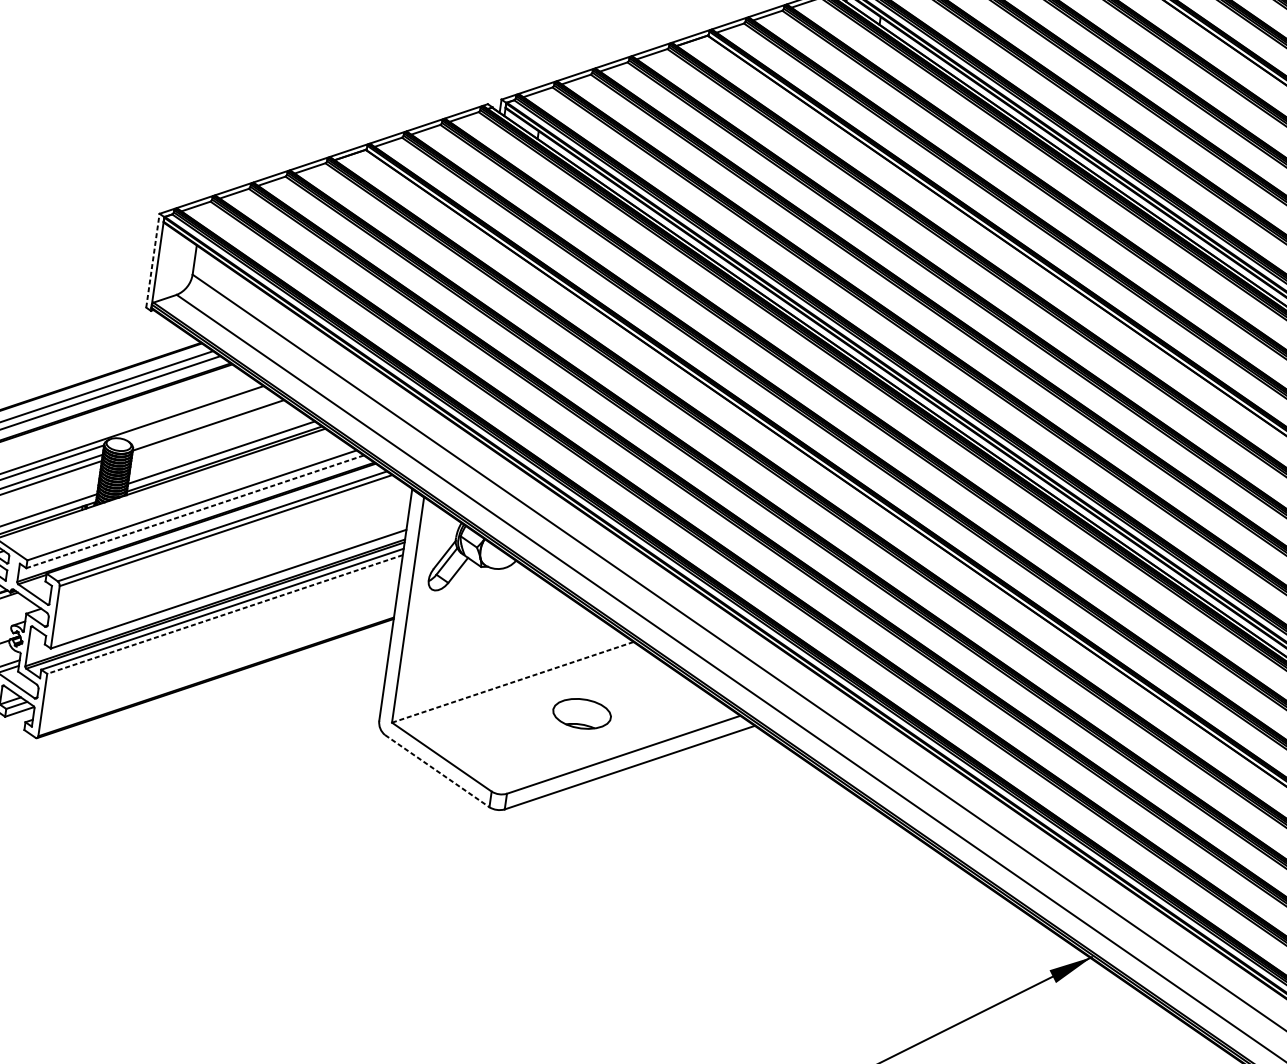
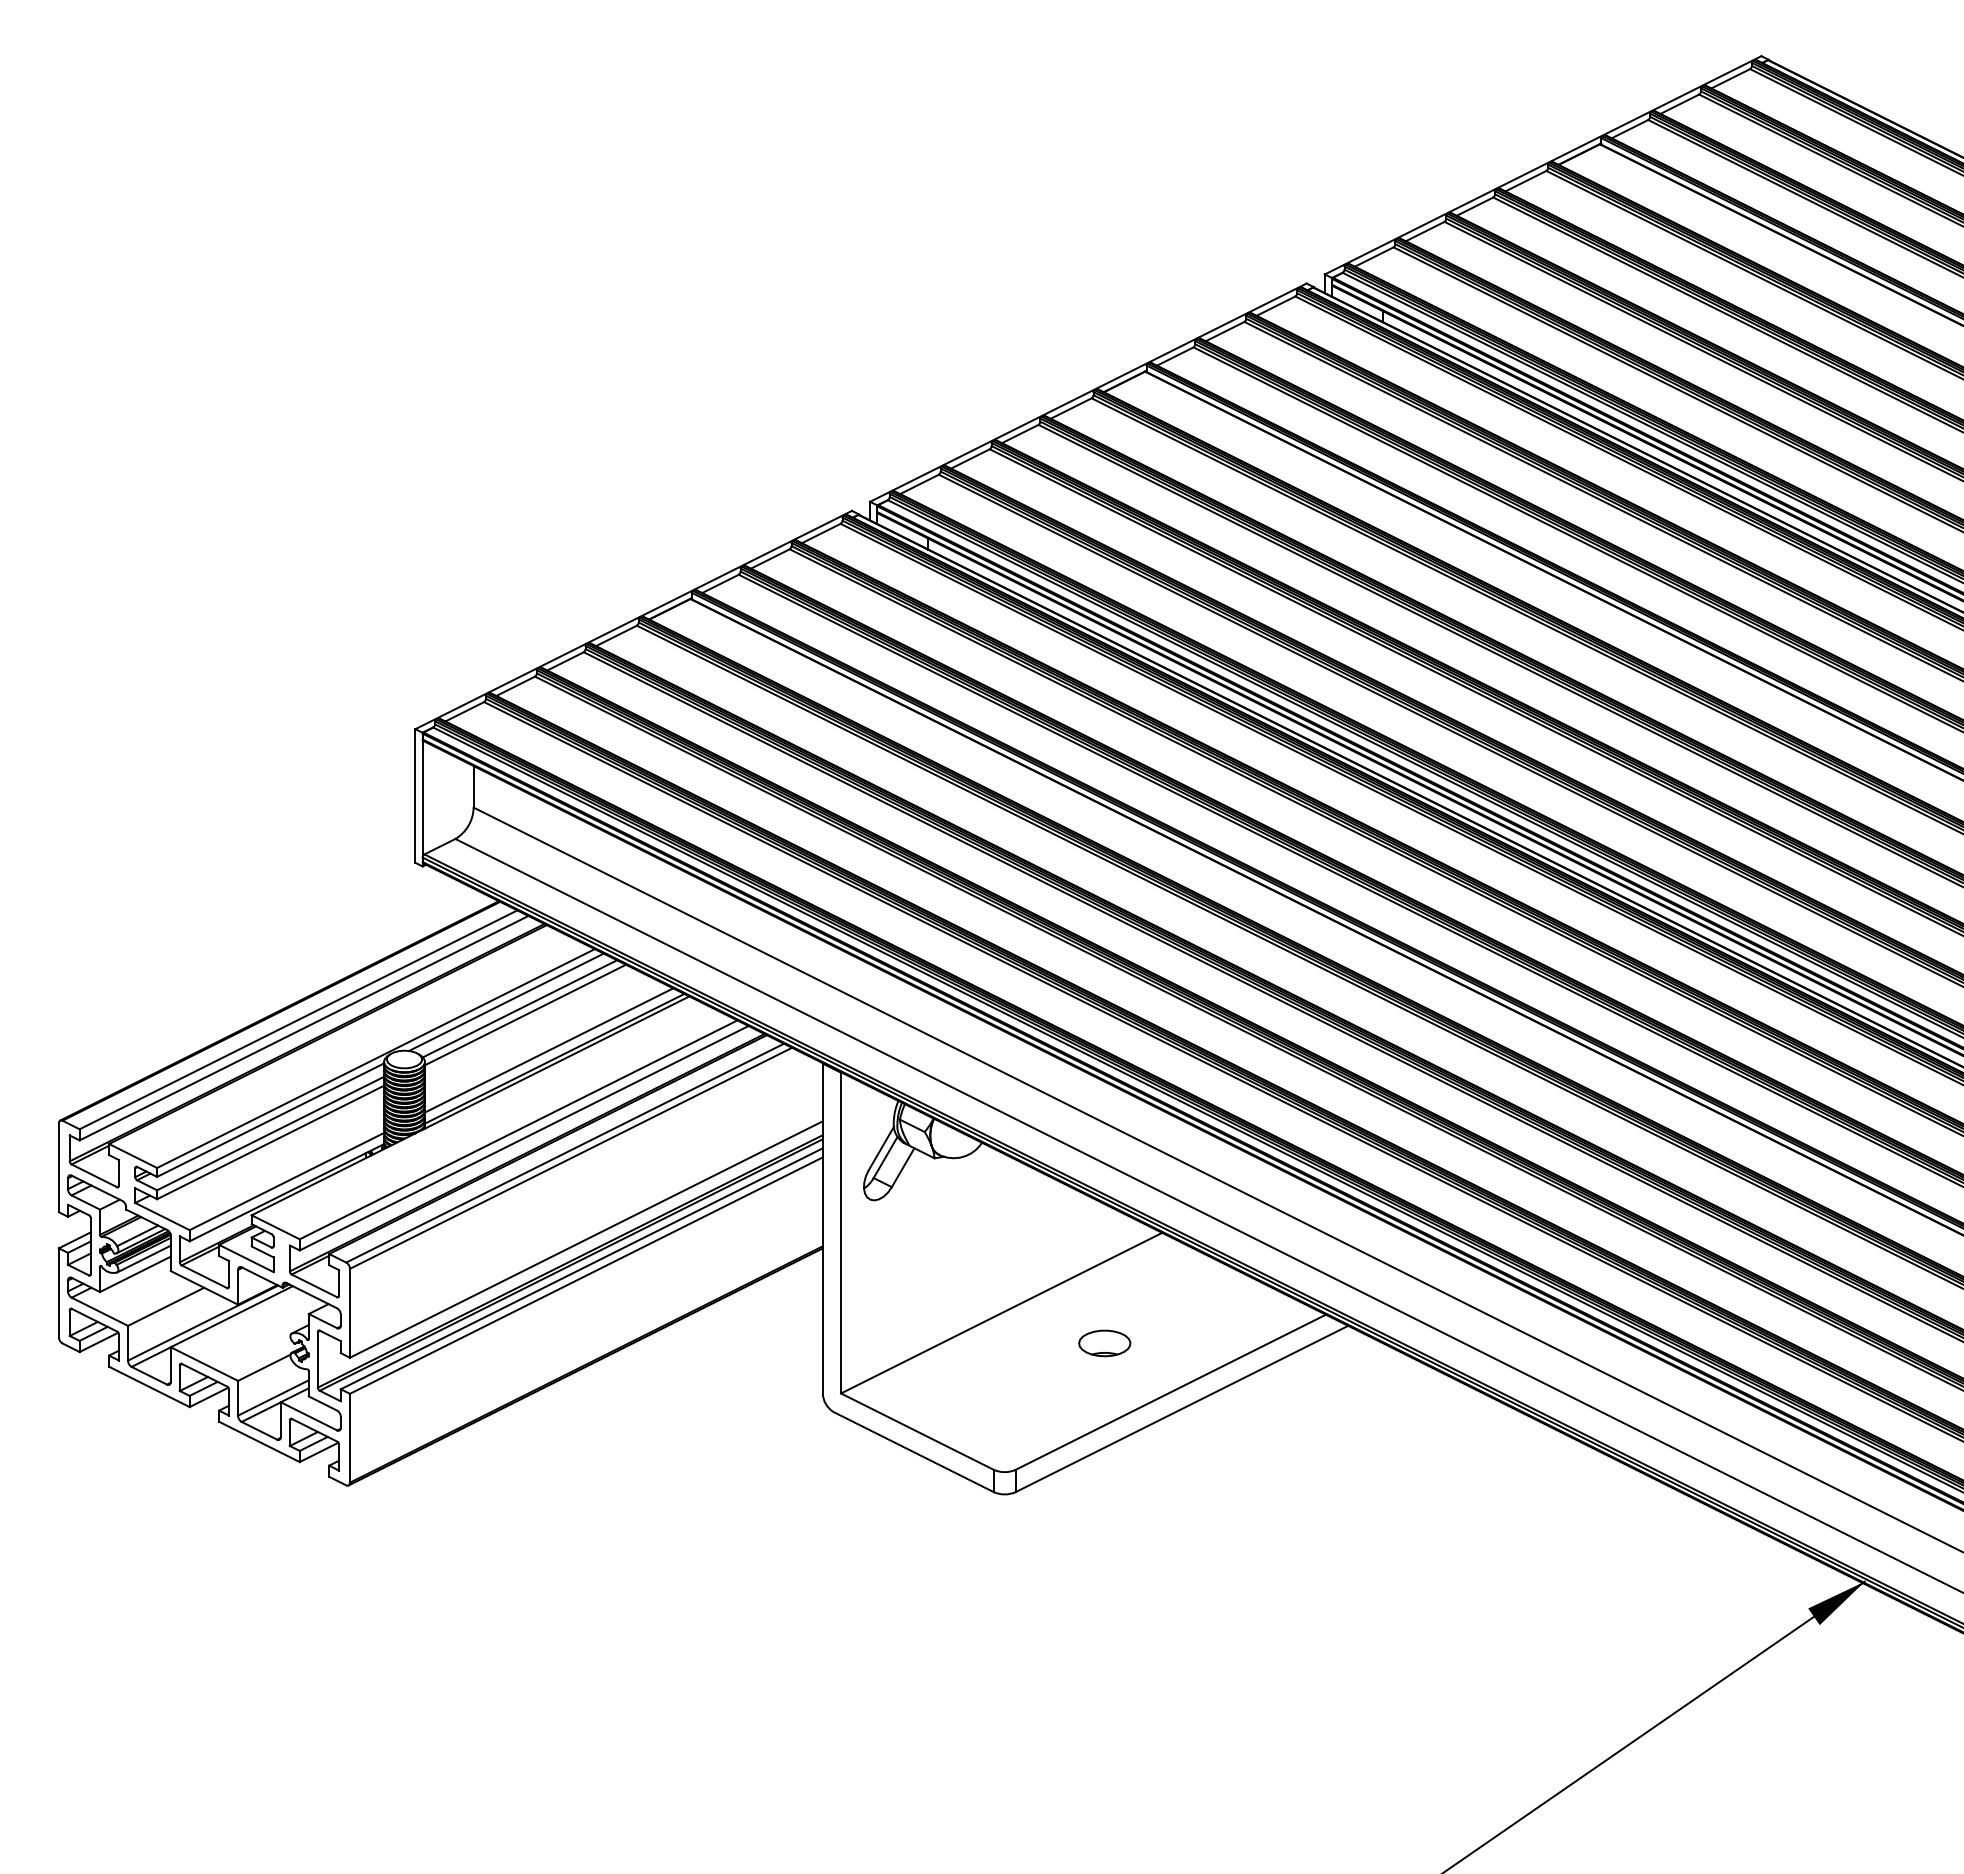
line: (152, 261) -> (415, 796), dashed -> solid
line: (196, 414) -> (506, 1001), added
line: (204, 420) -> (519, 1008), added
line: (195, 512) -> (524, 1138), dashed -> solid
line: (224, 614) -> (585, 1275), dashed -> solid
line: (512, 682) -> (1001, 1313), dashed -> solid
part: (581, 713) -> (1104, 1343), size x0.62
line: (437, 771) -> (914, 1452), dashed -> solid

